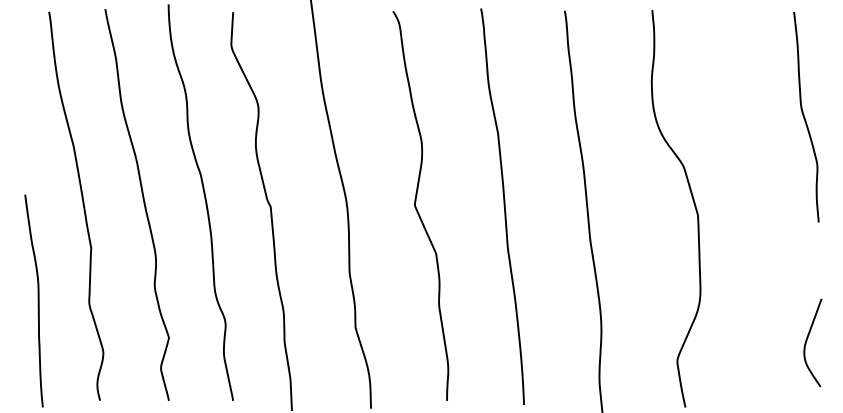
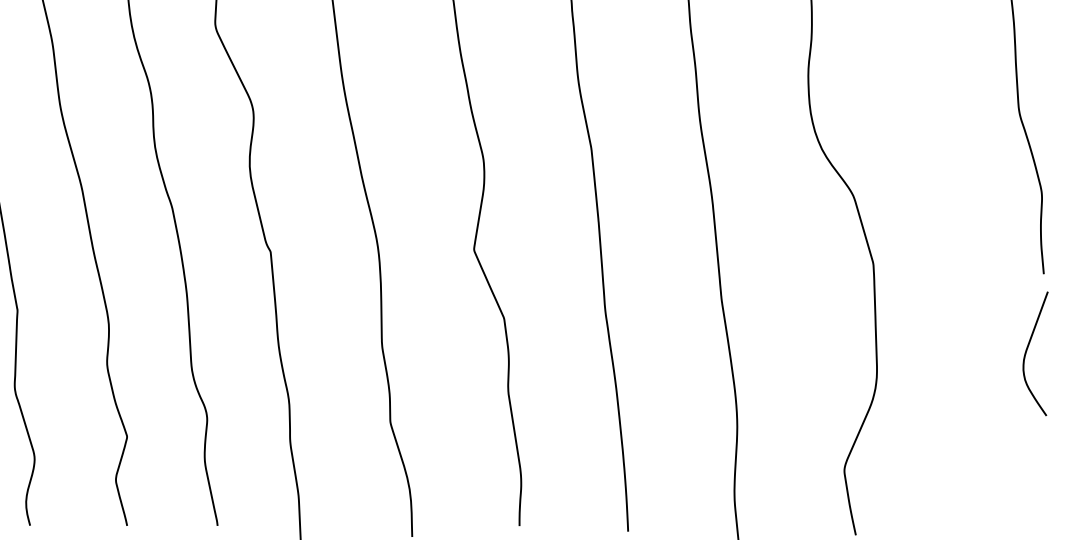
curve: (807, 341) -> (1027, 351), moved

